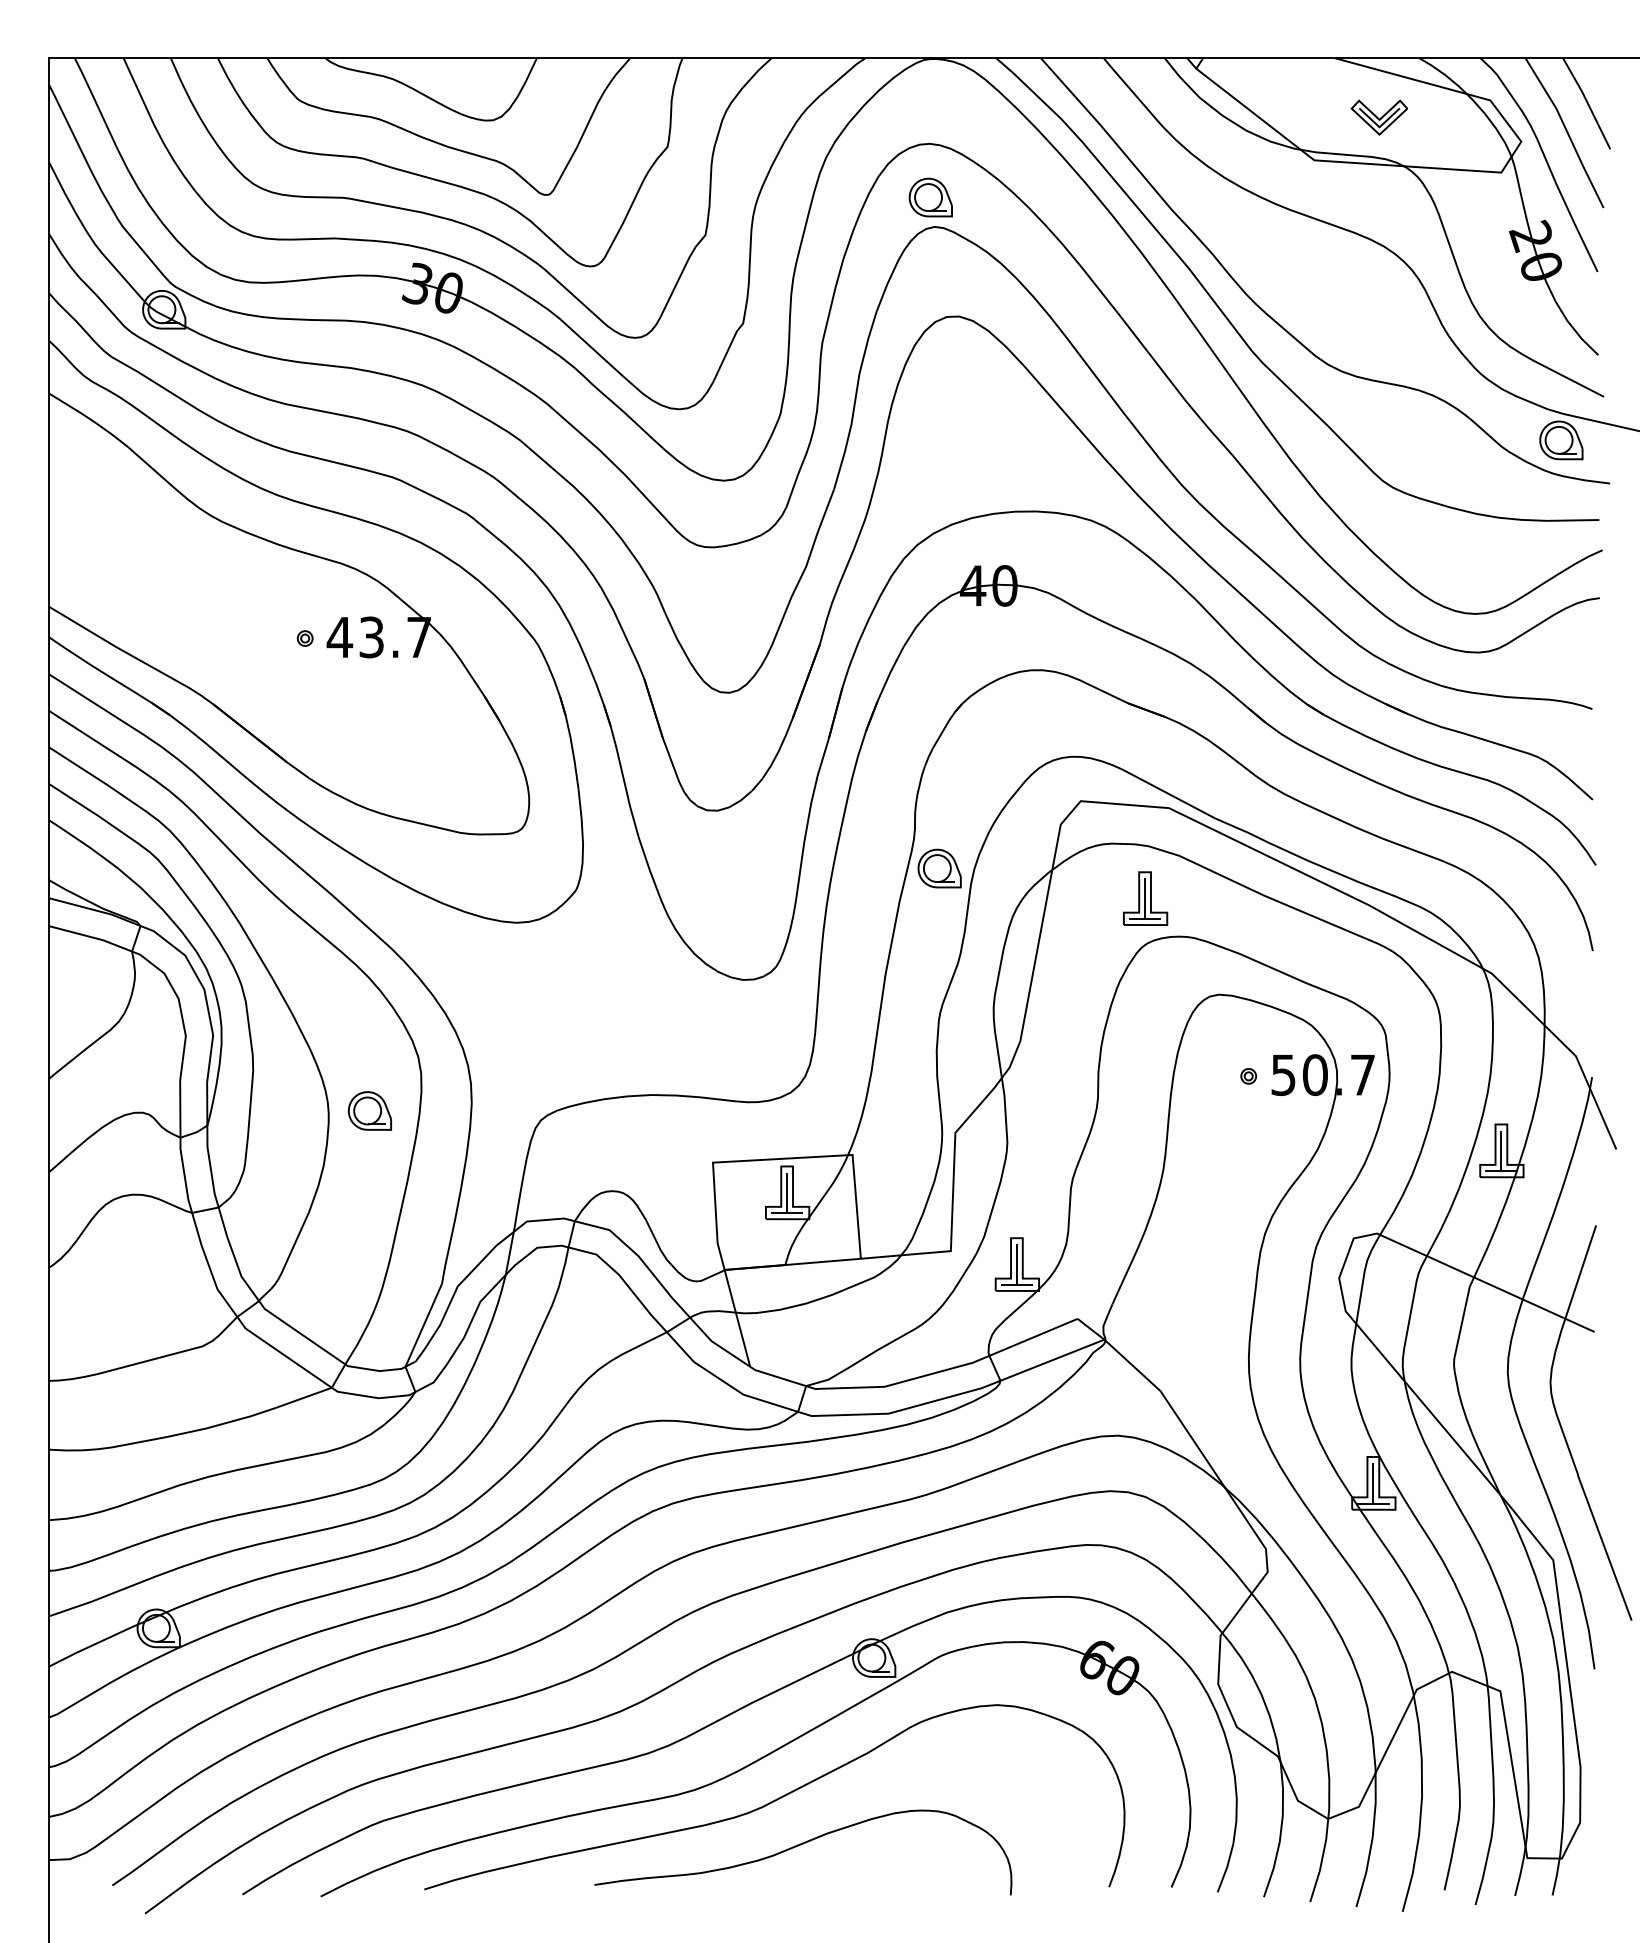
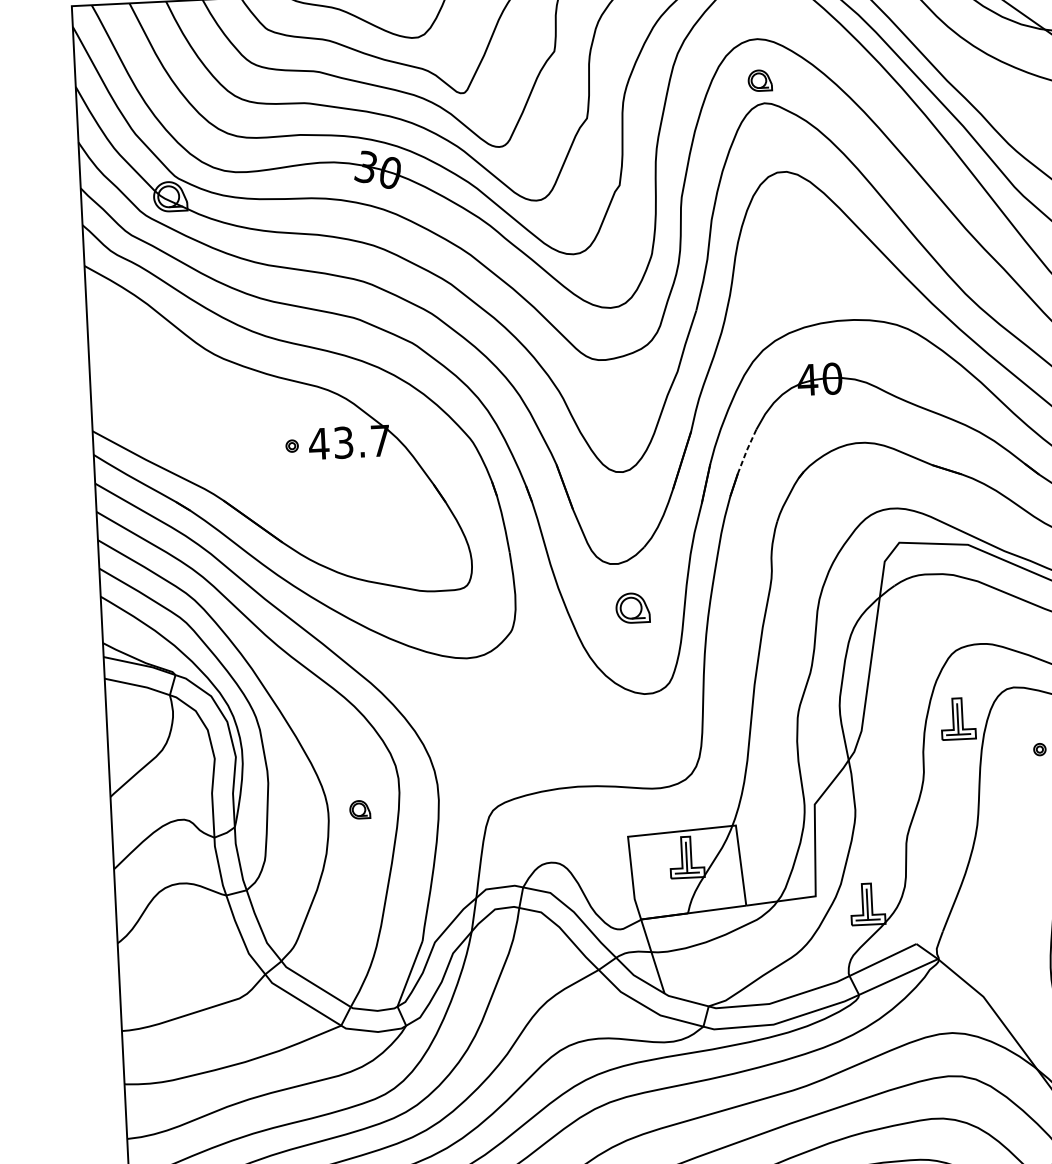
part: (930, 197) -> (760, 80), size x0.7
line: (889, 674) -> (746, 451), solid -> dashed
part: (939, 868) -> (632, 608), moved
part: (1145, 898) -> (958, 718), moved
part: (369, 1110) -> (359, 809), size x0.6

